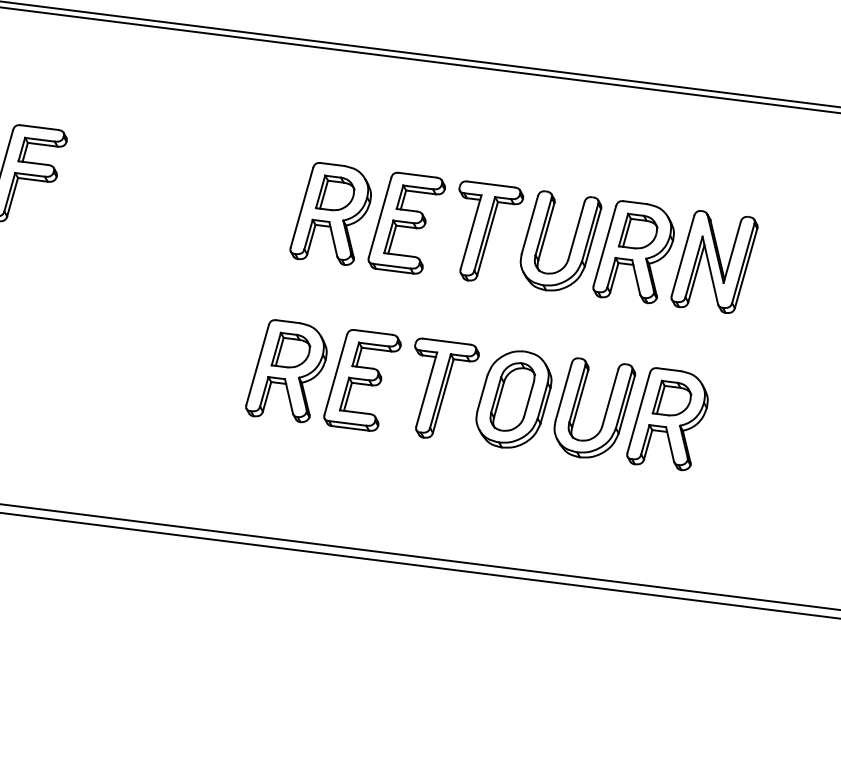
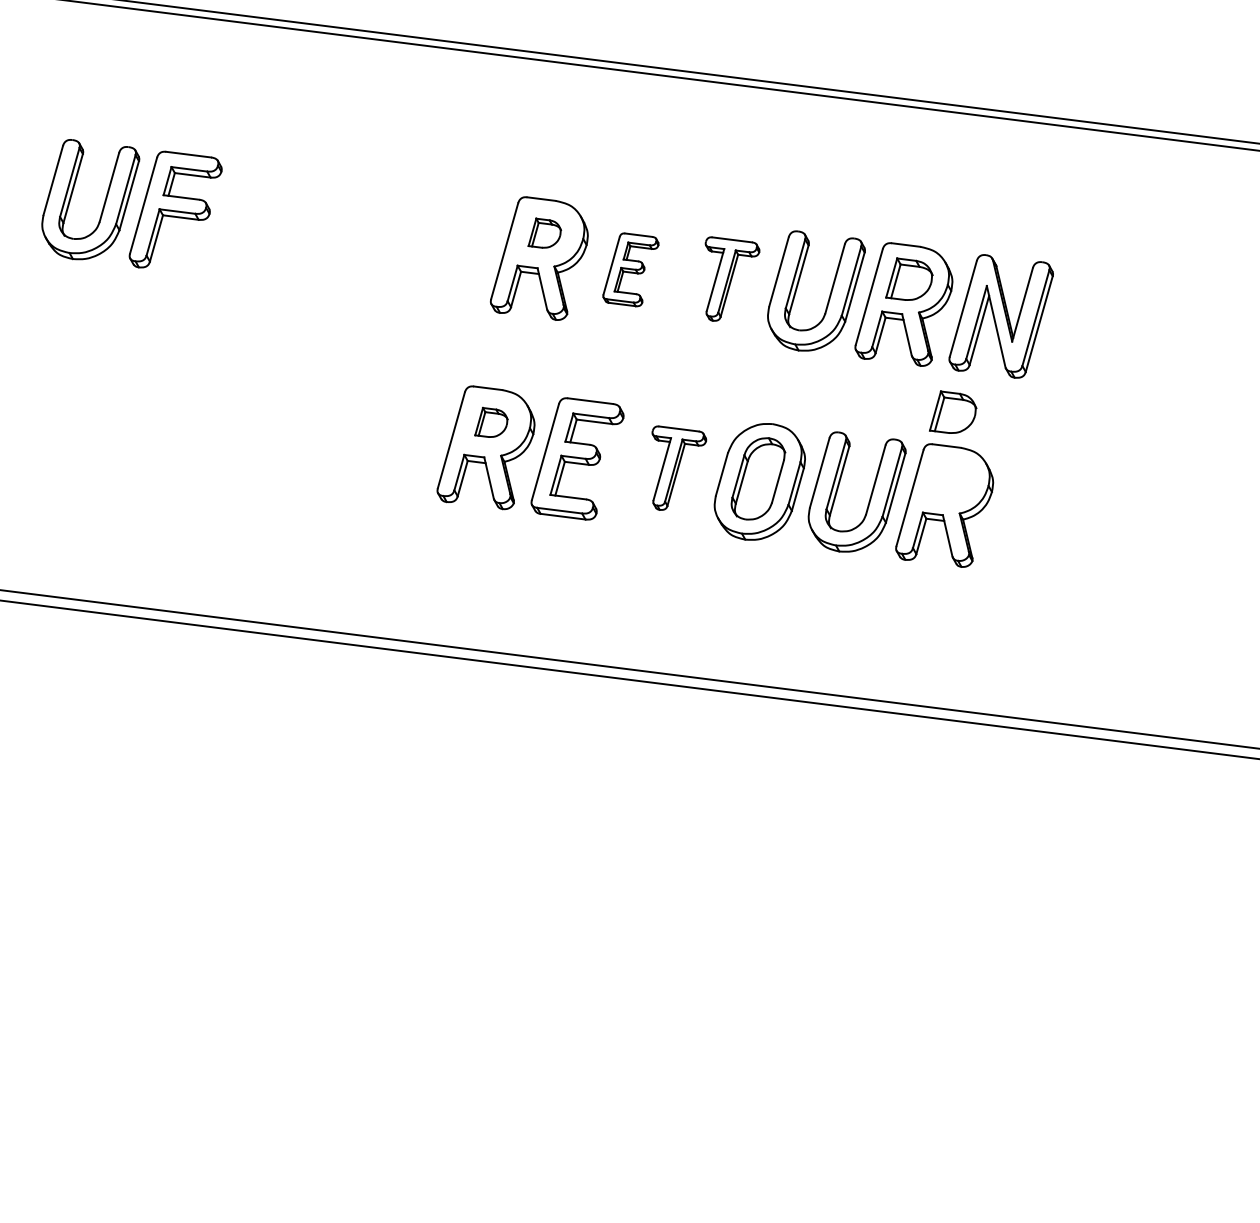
part: (335, 192) -> (544, 232), size x0.7
part: (406, 223) -> (630, 269), size x0.6
part: (491, 230) -> (732, 278), size x0.7
part: (290, 350) -> (491, 422), size x0.7
part: (447, 387) -> (679, 467), size x0.7
part: (672, 397) -> (953, 411), moved

